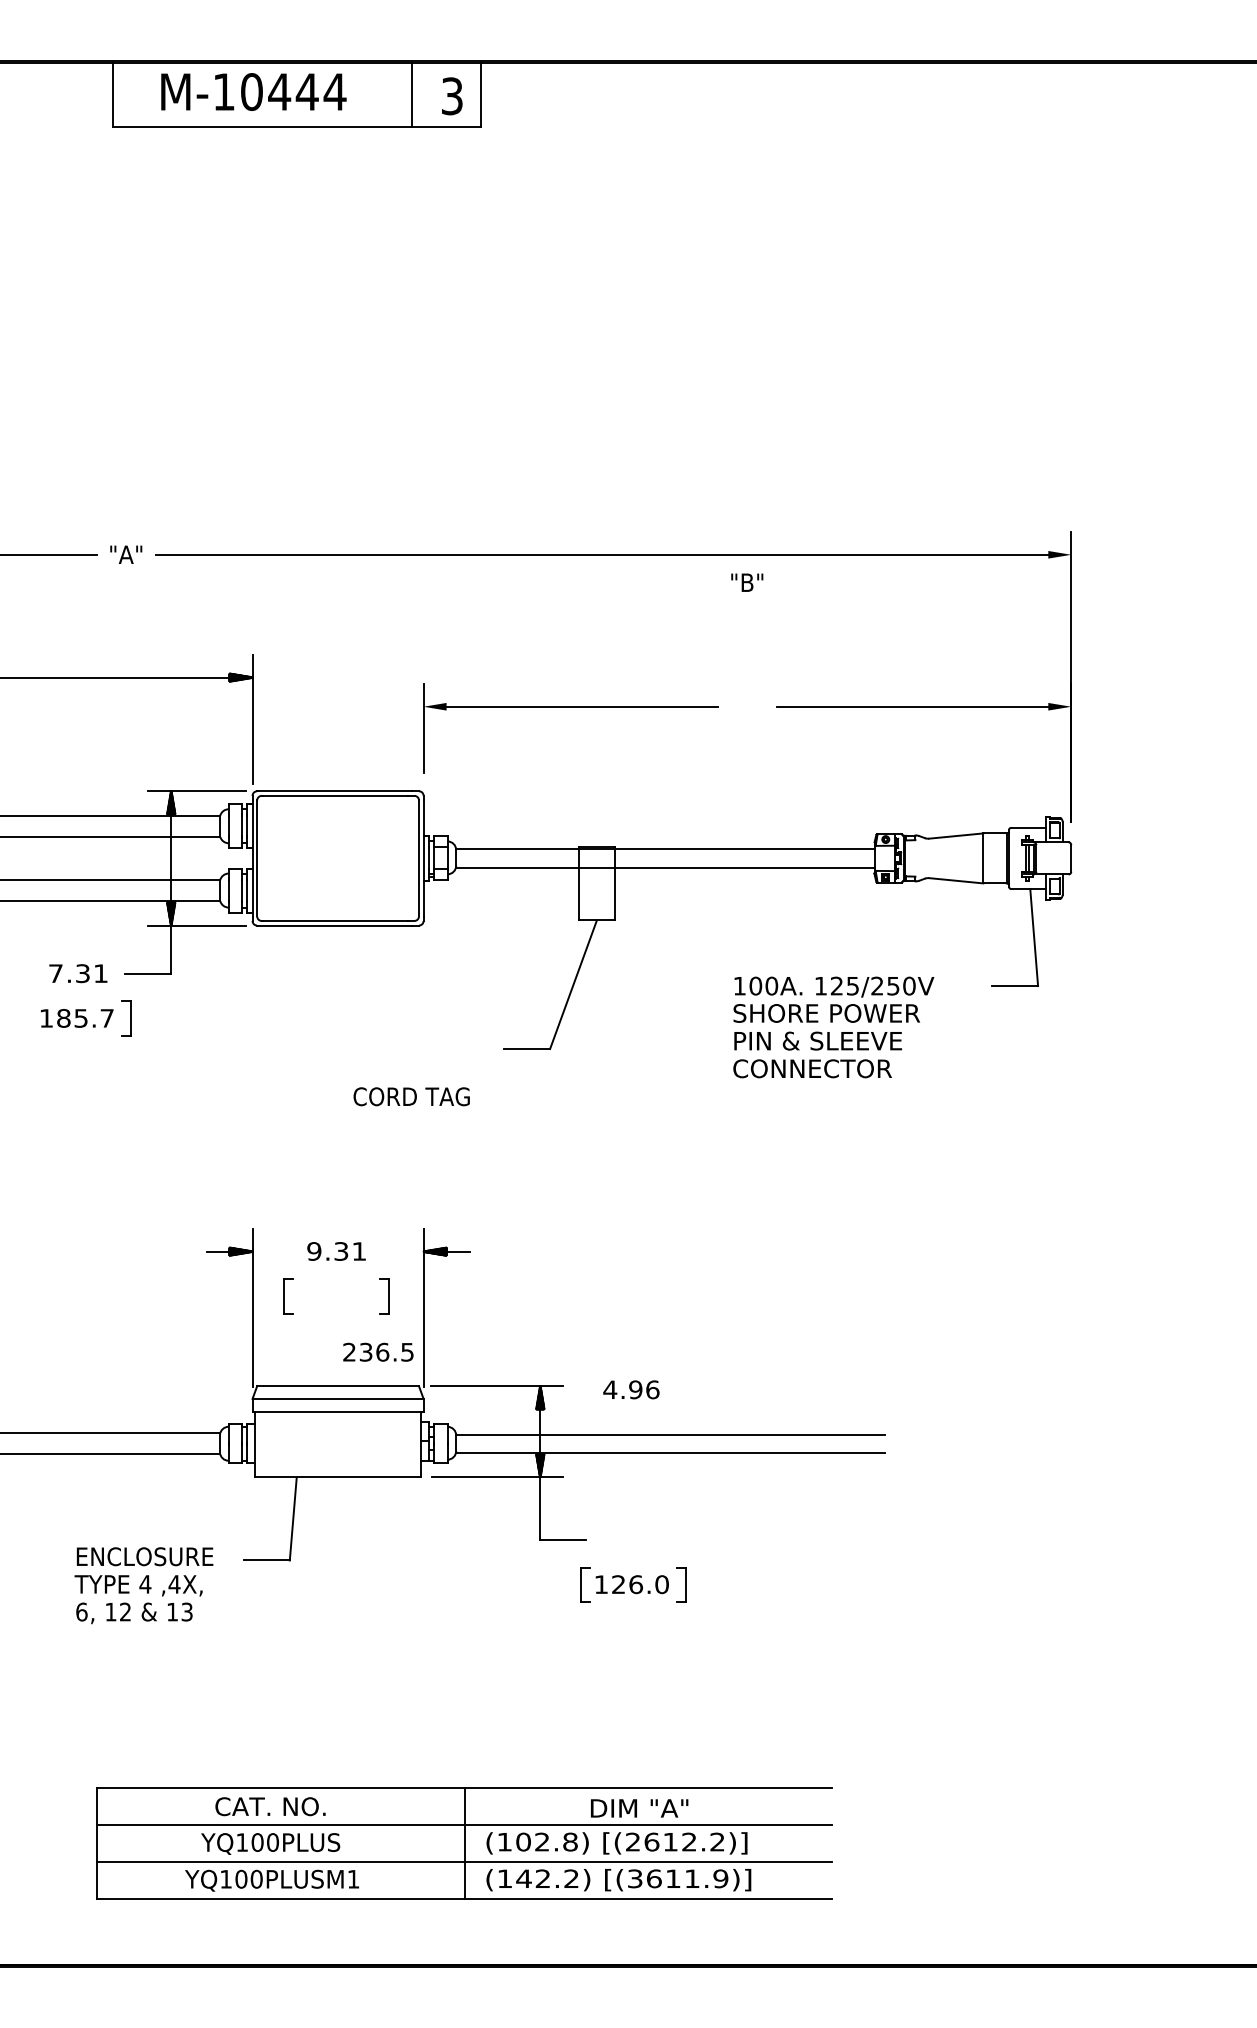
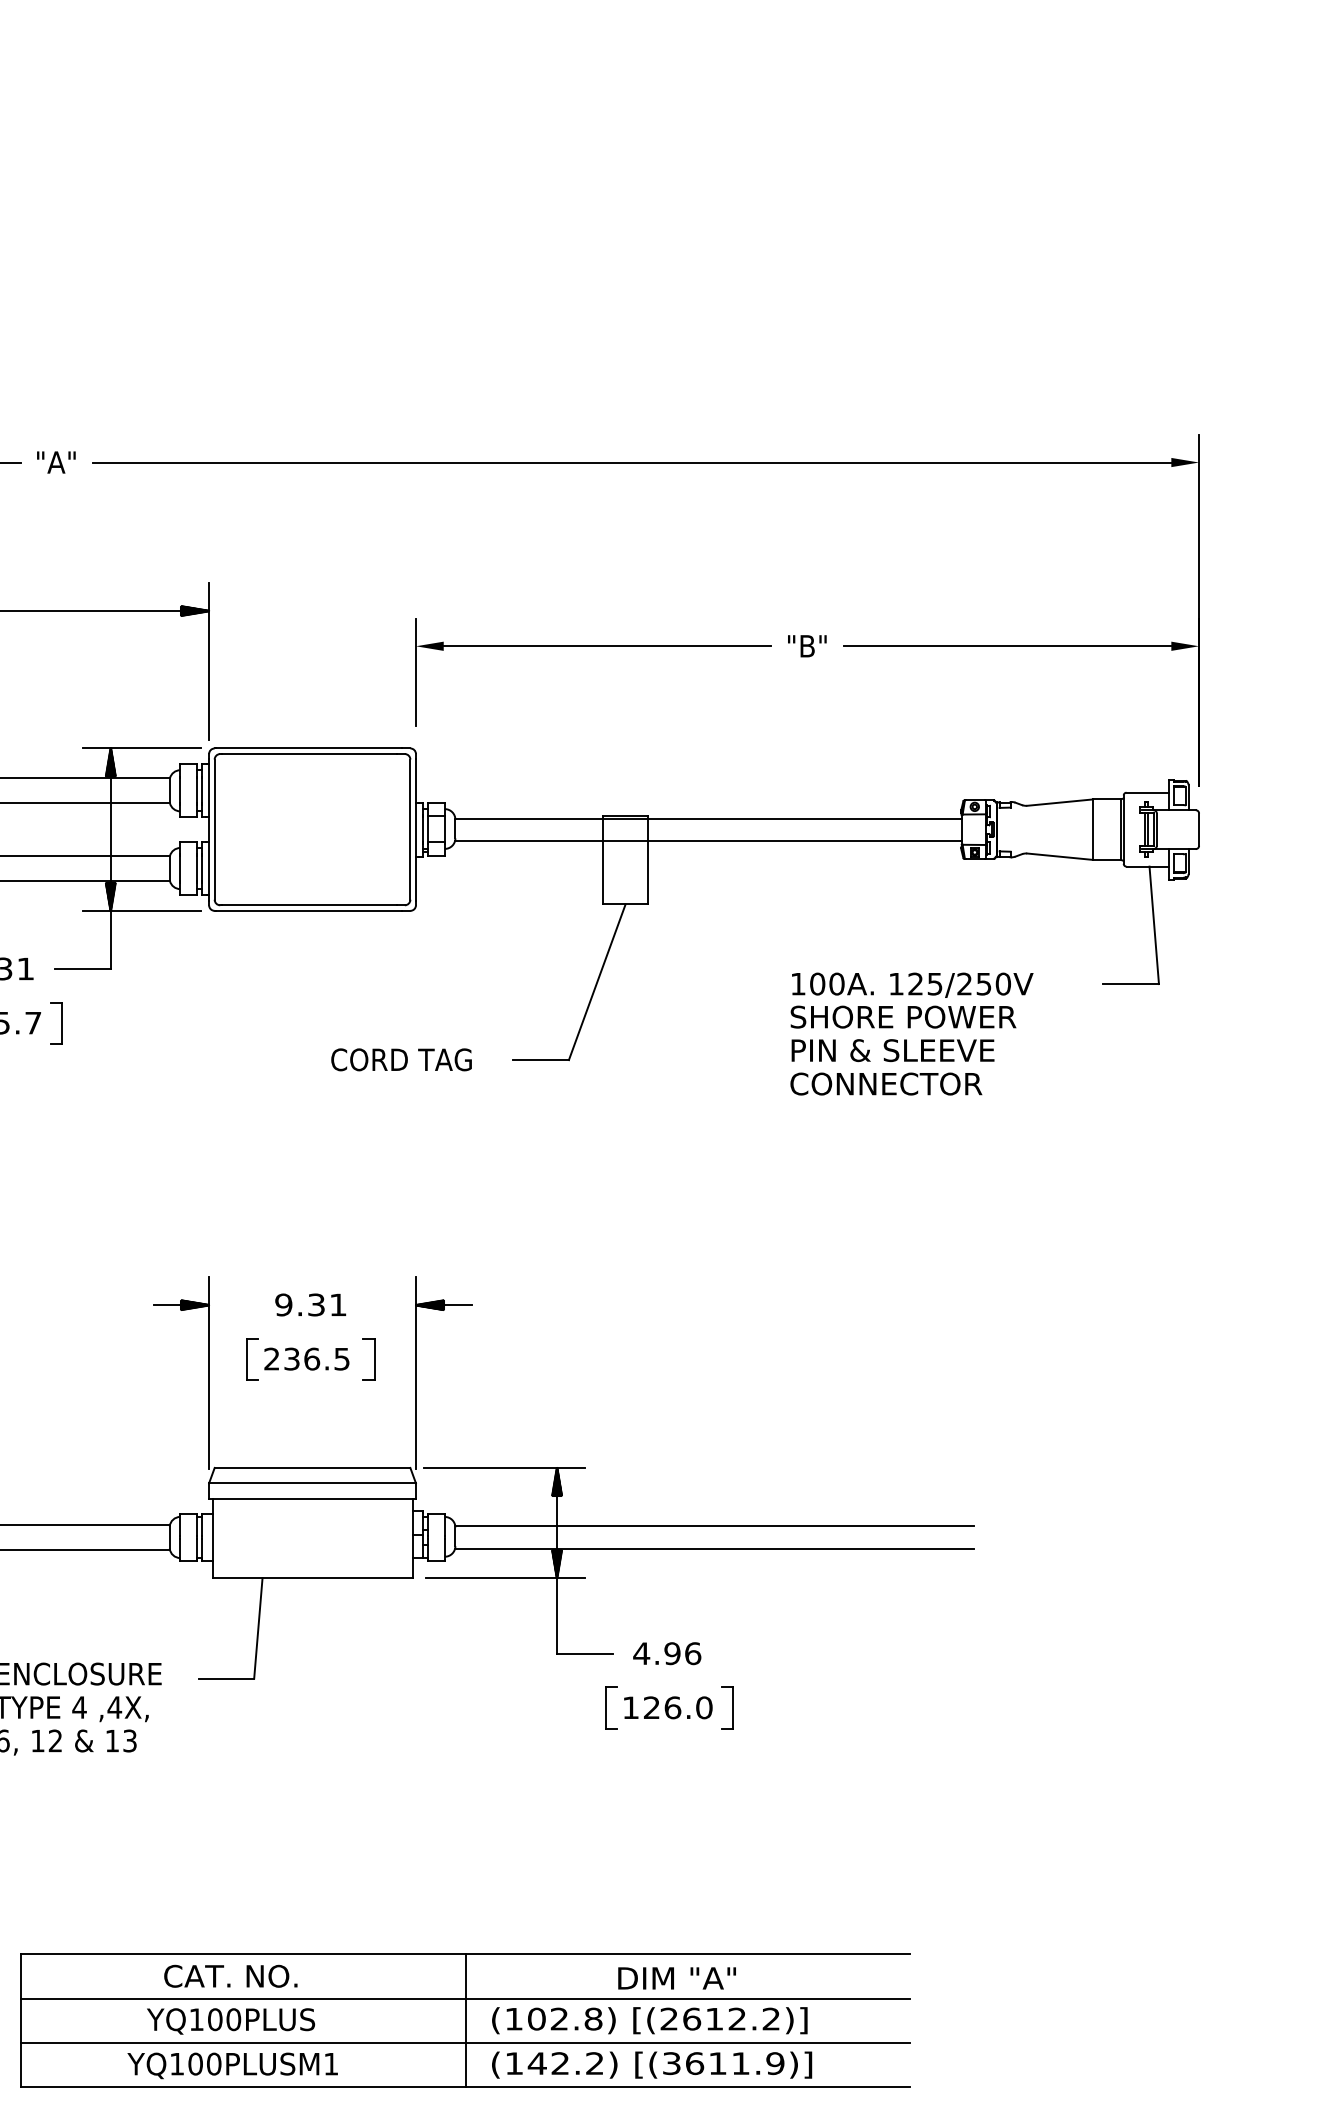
text: (747, 582) -> (807, 645), moved
text: (411, 1096) -> (401, 1059), moved
text: (378, 1351) -> (306, 1358), moved
text: (631, 1389) -> (667, 1653), moved

